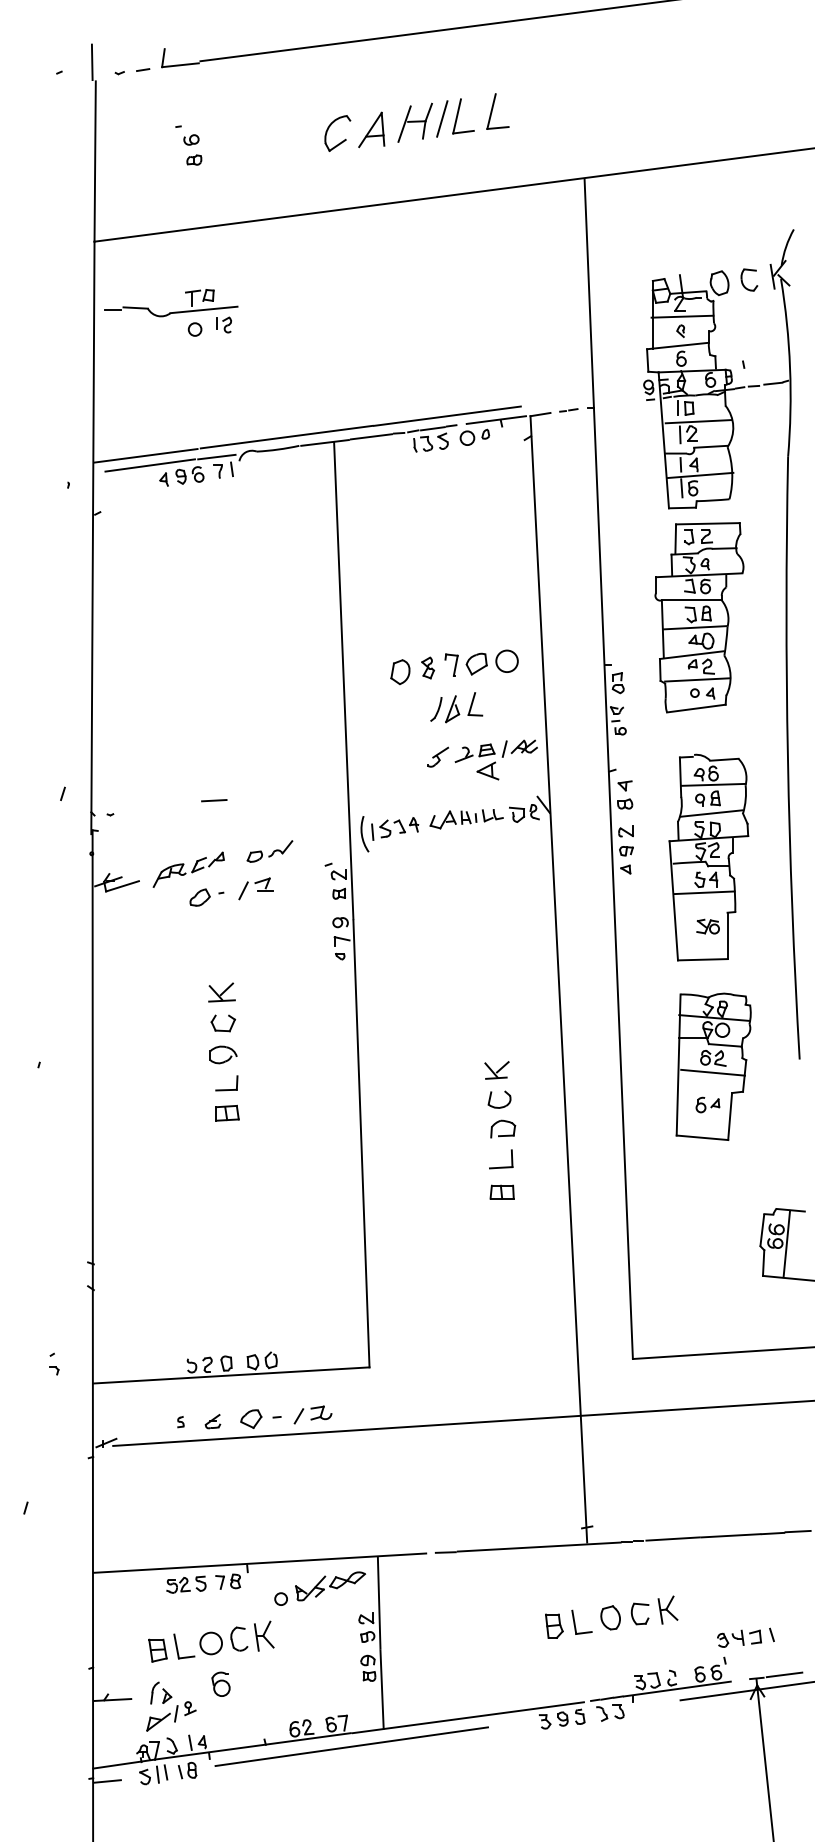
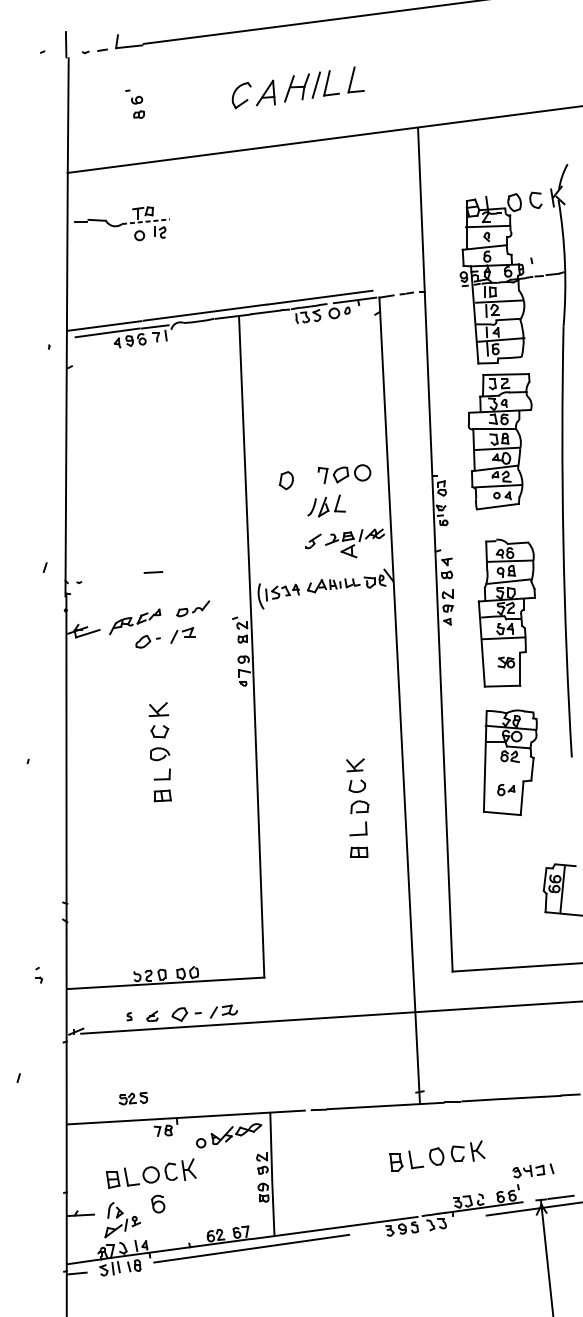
line: (204, 309) -> (146, 221), solid -> dashed
part: (428, 667) -> (306, 477), removed
line: (712, 1072) -> (509, 766), removed
part: (186, 1584) -> (133, 1098), moved

